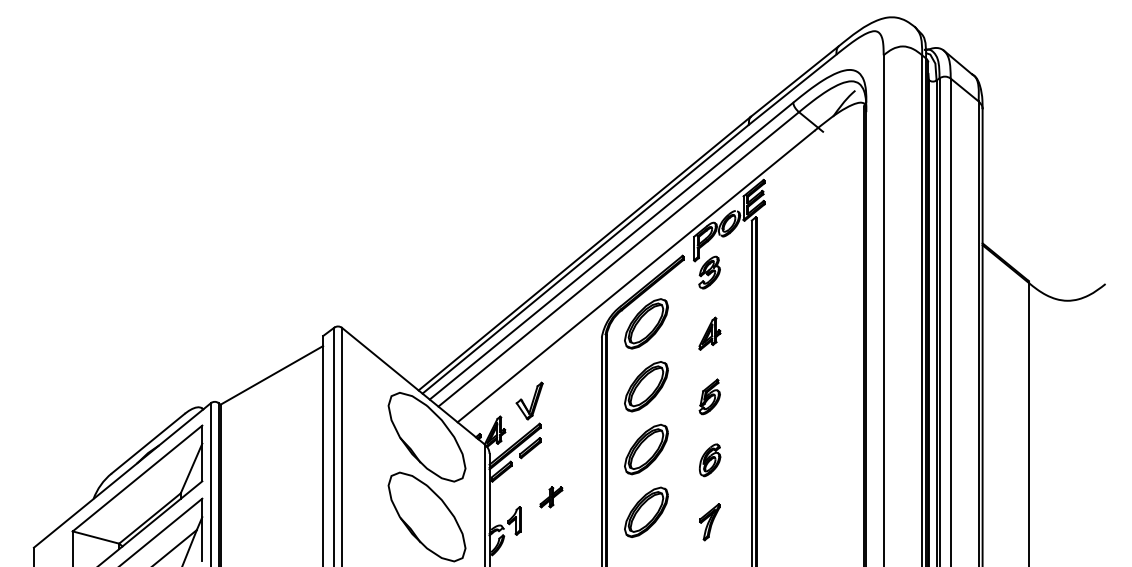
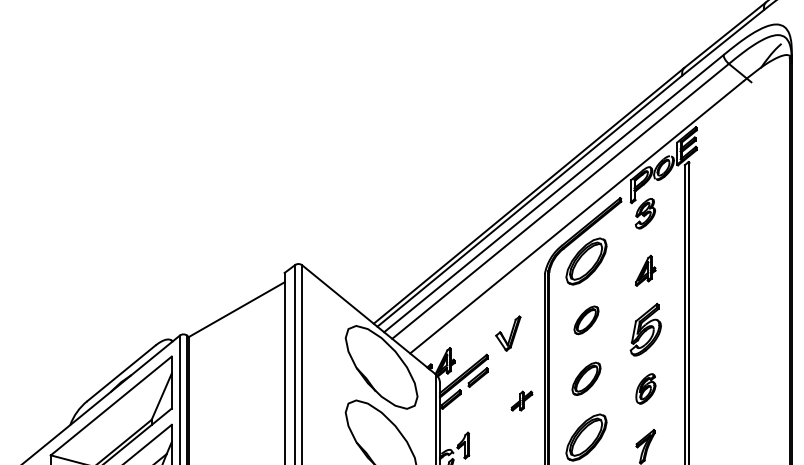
part: (646, 386) -> (586, 320), size x0.6
part: (709, 396) -> (645, 329), size x1.6
part: (529, 400) -> (508, 333), moved
part: (646, 449) -> (586, 378), size x0.7
part: (551, 497) -> (522, 401), moved

